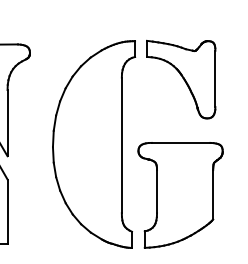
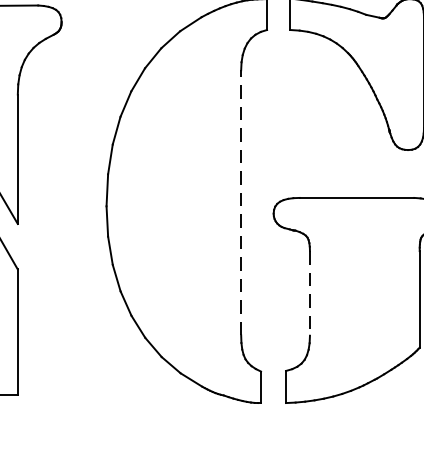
line: (121, 145) -> (240, 203), solid -> dashed
line: (157, 191) -> (310, 292), solid -> dashed

